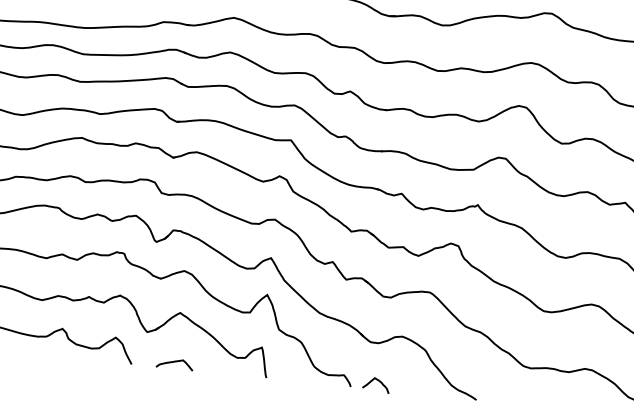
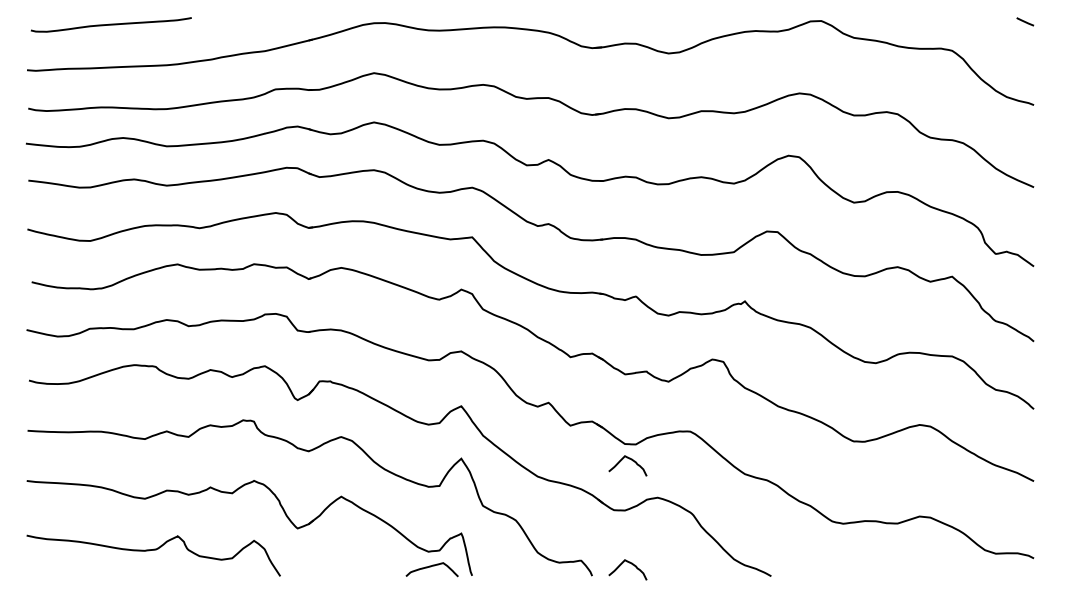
curve: (385, 307) -> (629, 459), added
curve: (173, 362) -> (430, 567), moved

